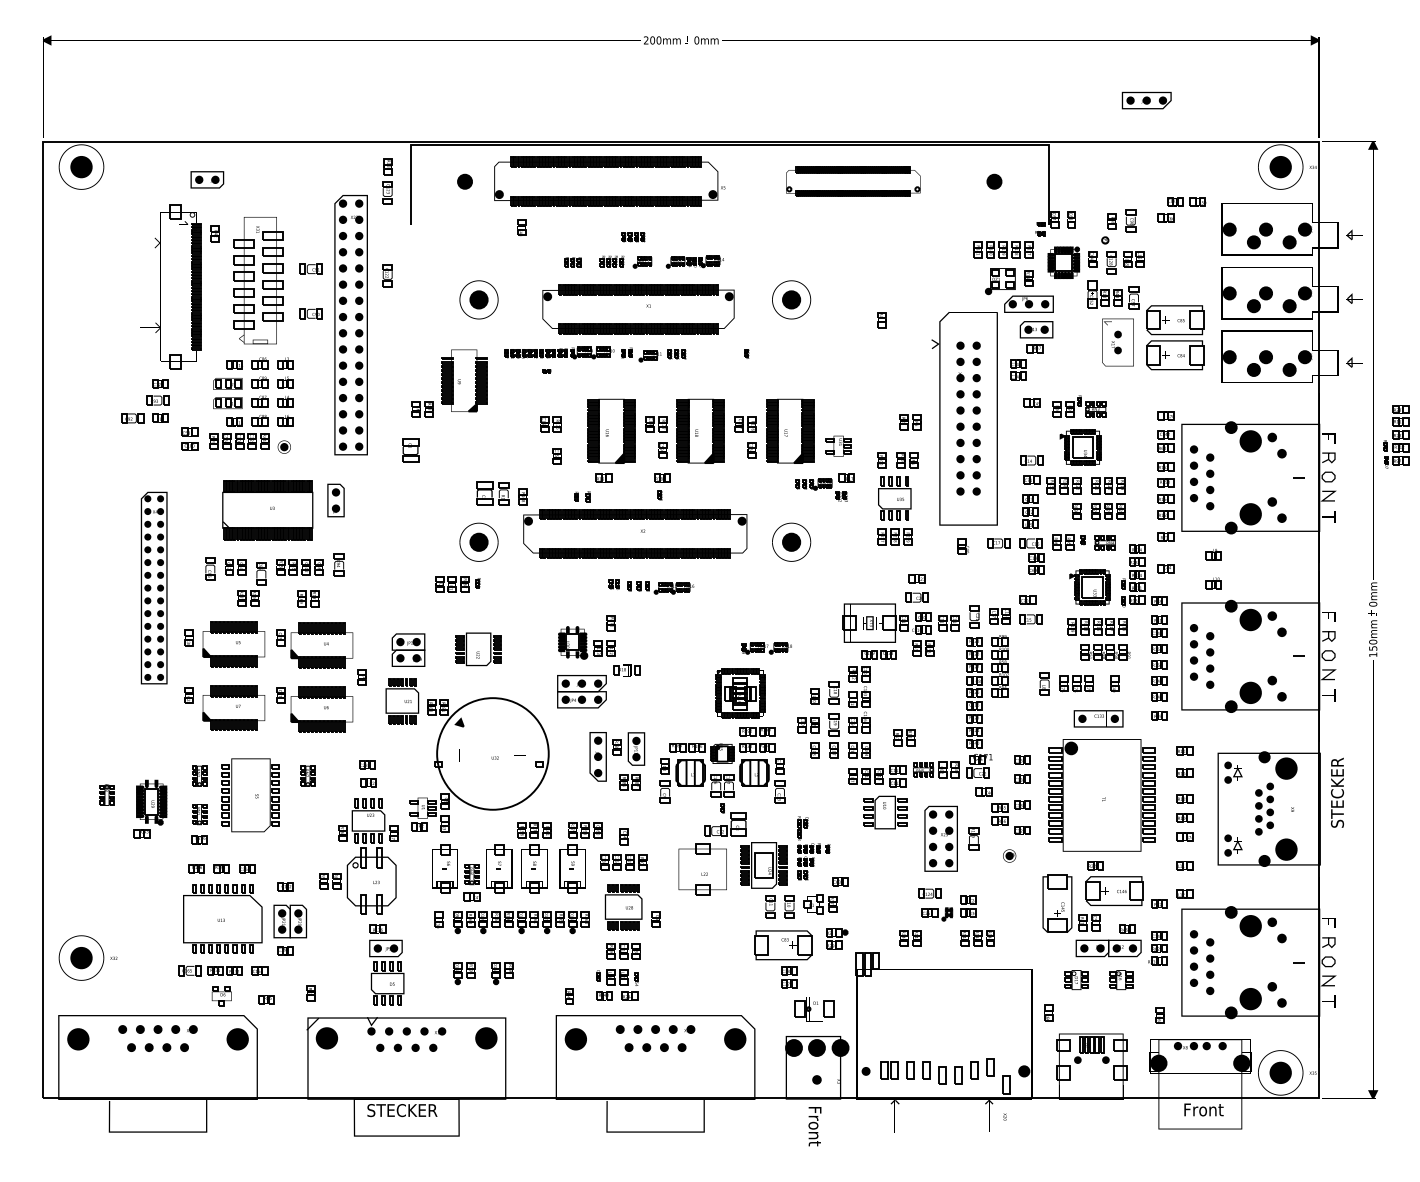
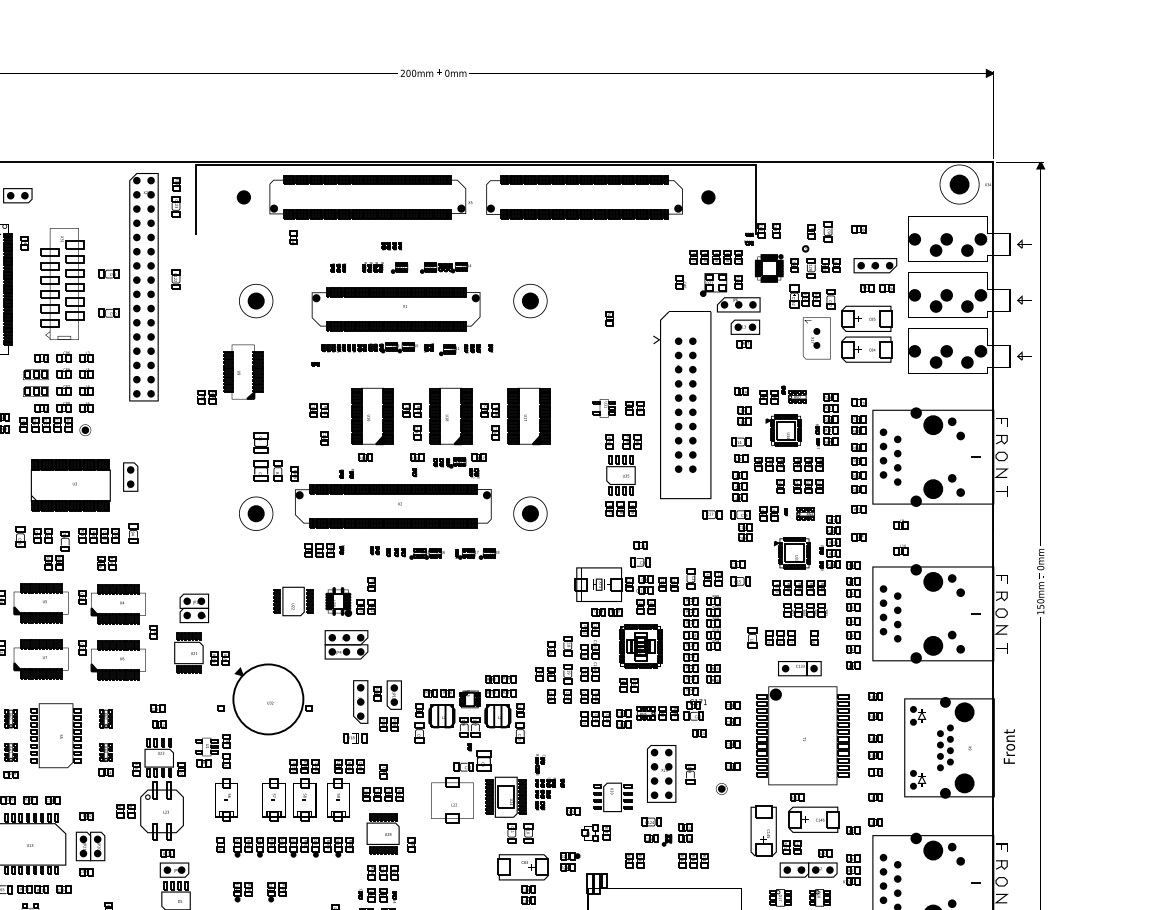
part: (1146, 100) -> (875, 265), moved
part: (853, 181) -> (584, 197), size x1.67
part: (1186, 201) -> (876, 287), moved
part: (350, 325) -> (143, 287), moved
part: (595, 354) -> (401, 348), moved
part: (1018, 369) -> (744, 415), moved
part: (1396, 436) -> (826, 420), moved
part: (838, 445) -> (604, 407), moved
part: (410, 450) -> (260, 442), moved
part: (824, 487) -> (459, 465), moved
part: (963, 546) -> (681, 282), moved
part: (457, 584) -> (324, 550), moved
part: (766, 648) -> (476, 554), moved
part: (478, 649) -> (293, 601), moved
part: (626, 670) -> (354, 738), moved
part: (740, 693) -> (640, 646), moved
circle: (492, 753) -> (268, 699), size x0.71
text: (1337, 792) -> (1009, 733), STECKER -> Front
part: (885, 812) -> (612, 797), moved
part: (999, 814) -> (712, 674), moved
part: (471, 882) -> (105, 759), moved
part: (820, 904) -> (596, 833), moved

